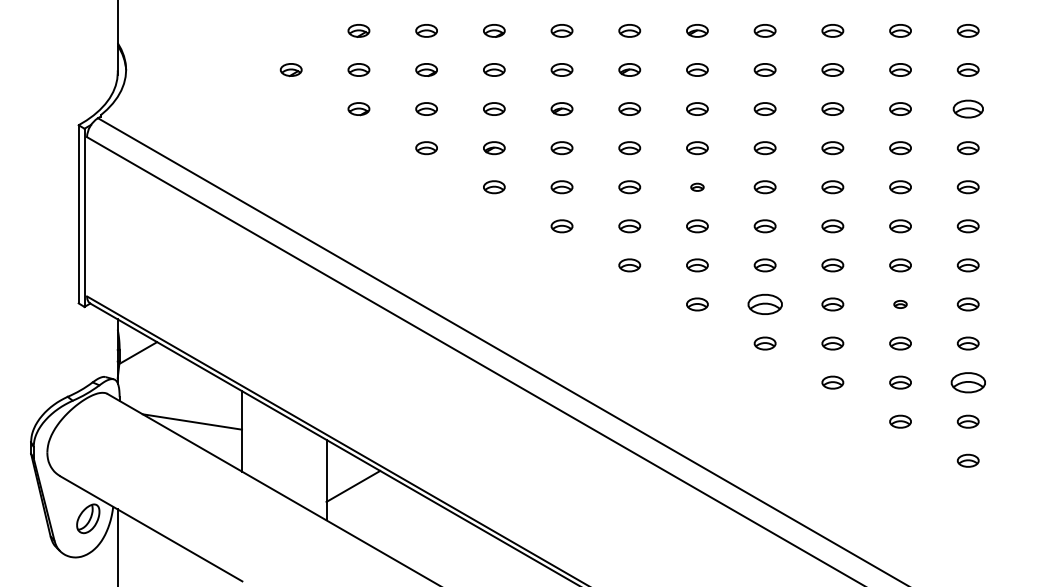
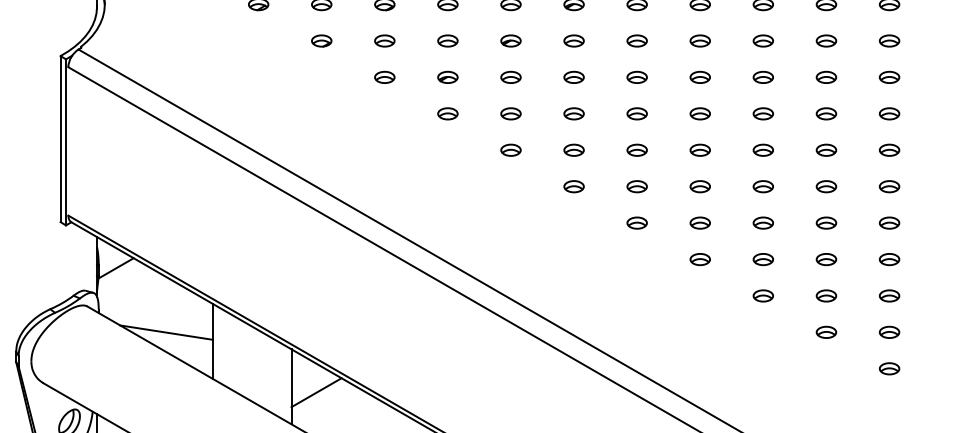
part: (967, 108) -> (888, 40), size x0.71
part: (697, 187) -> (637, 114), size x1.67
part: (764, 304) -> (699, 223), size x0.62
part: (900, 304) -> (826, 223), size x1.67
part: (967, 382) -> (888, 295), size x0.62

